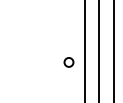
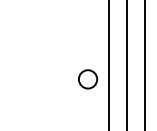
circle: (68, 62) -> (87, 79), size x1.6

